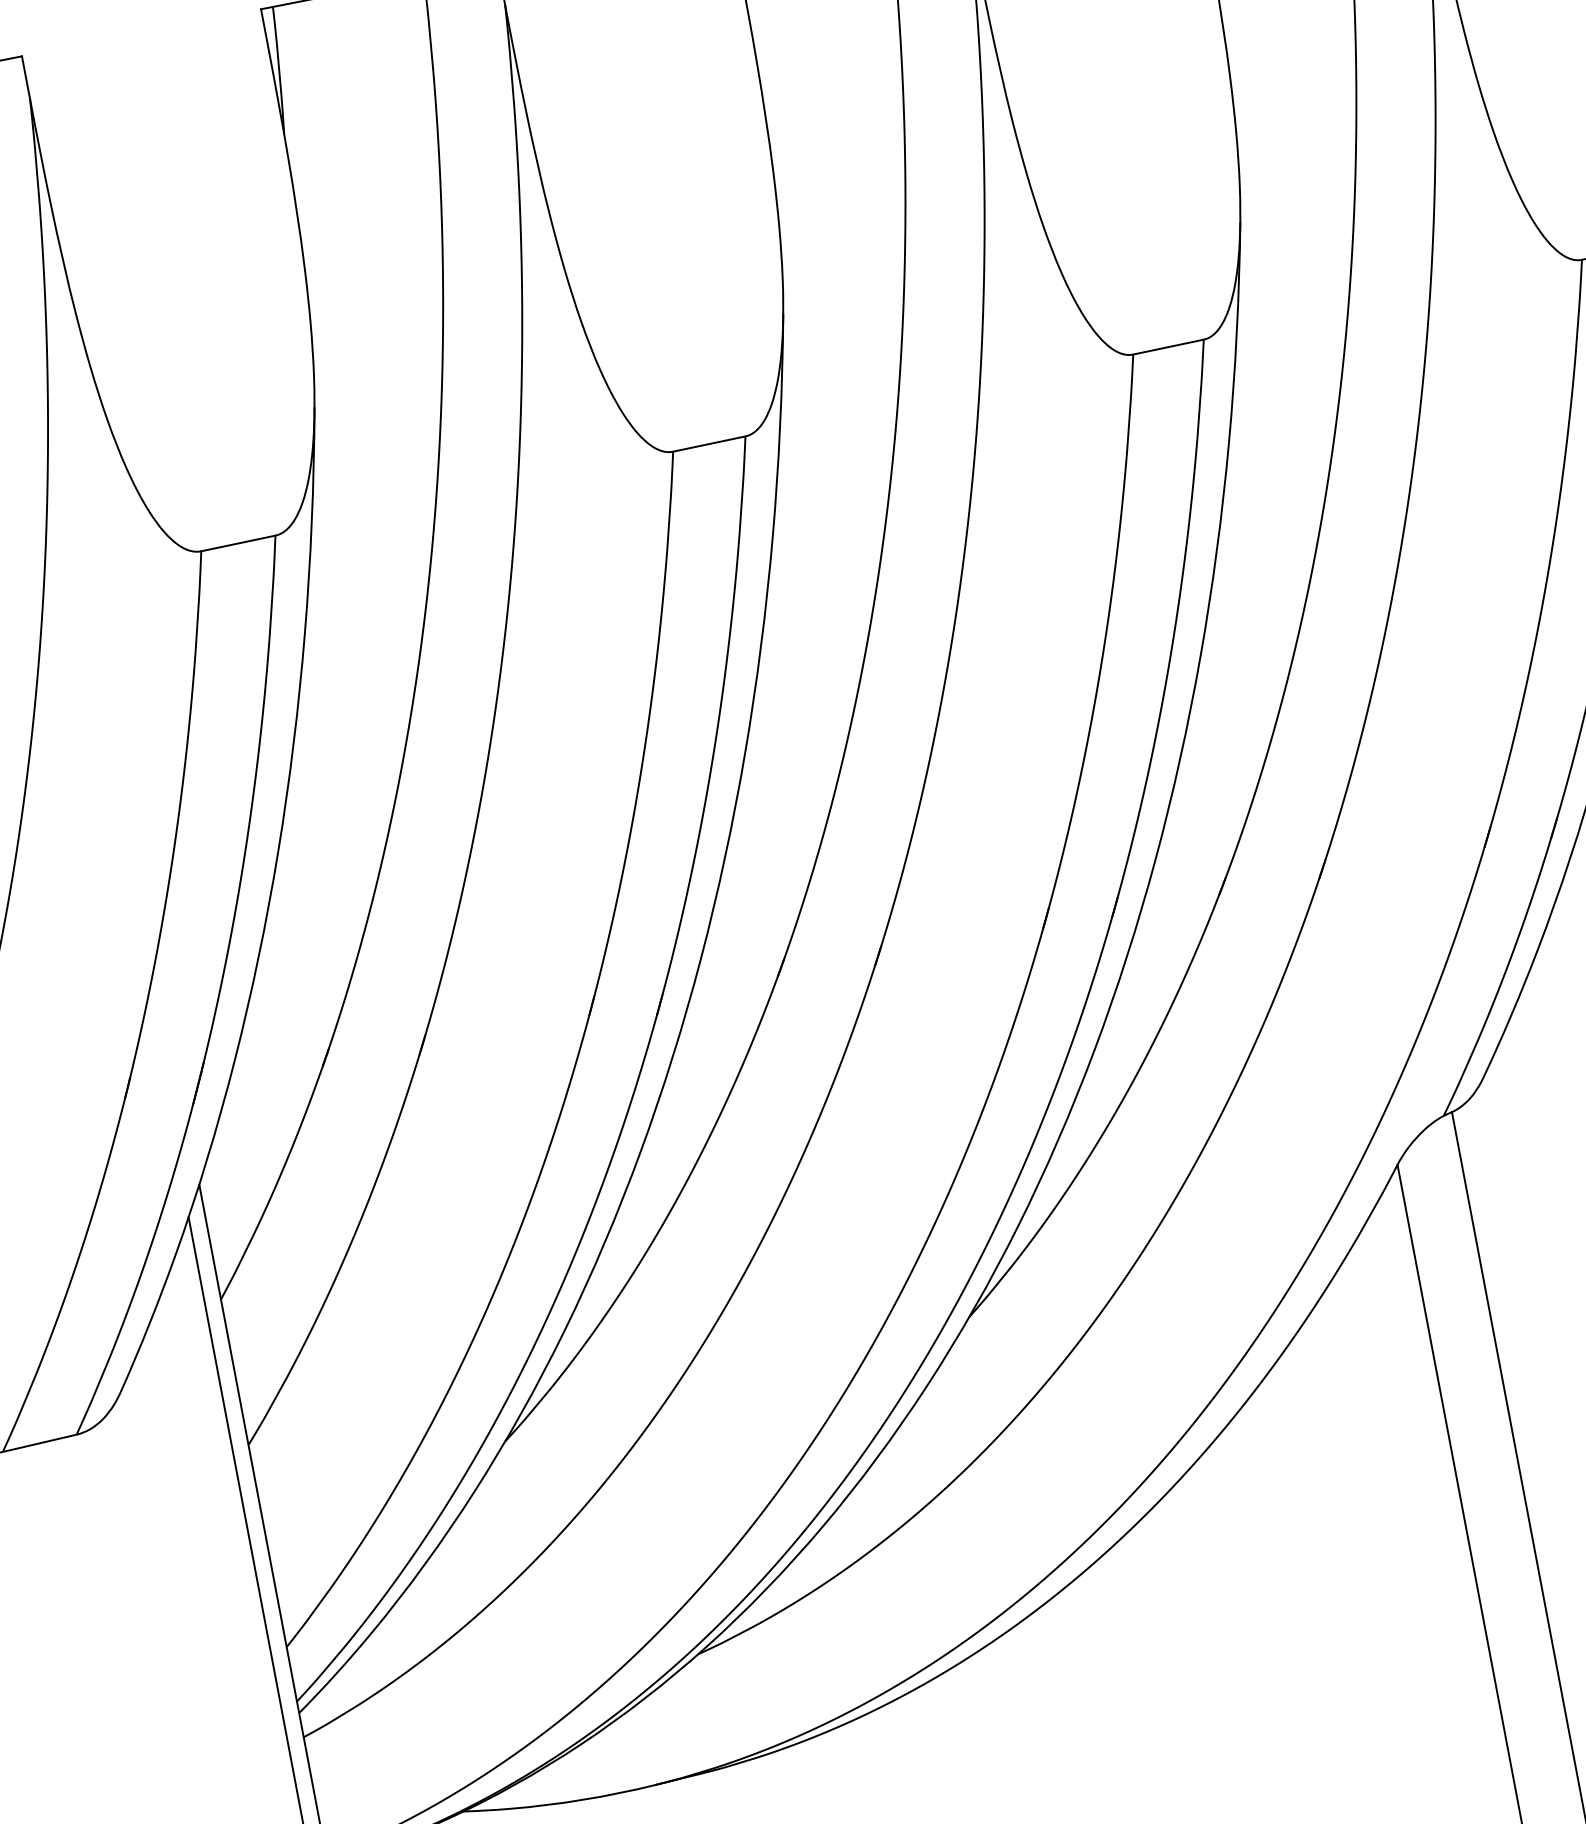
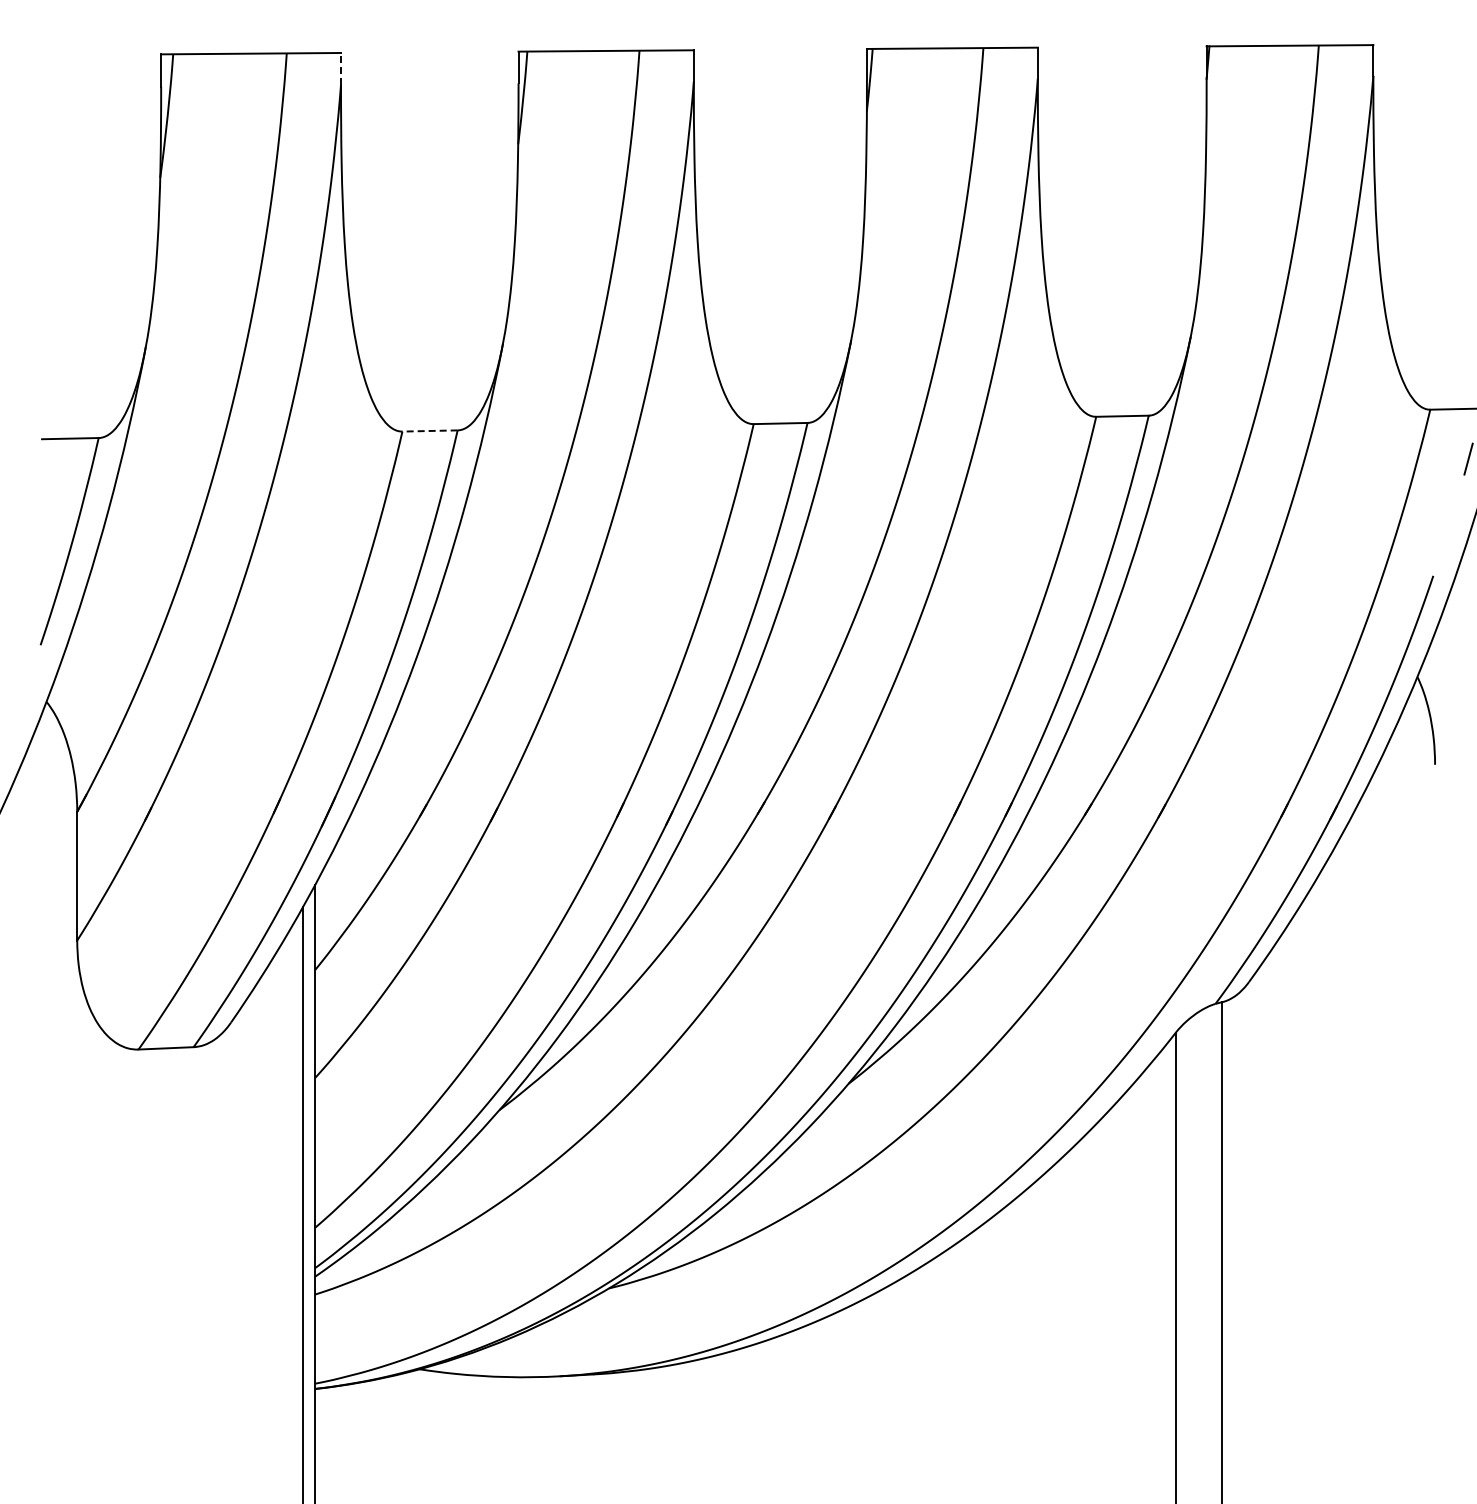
line: (26, 77) -> (341, 68), solid -> dashed
line: (238, 542) -> (430, 430), solid -> dashed

